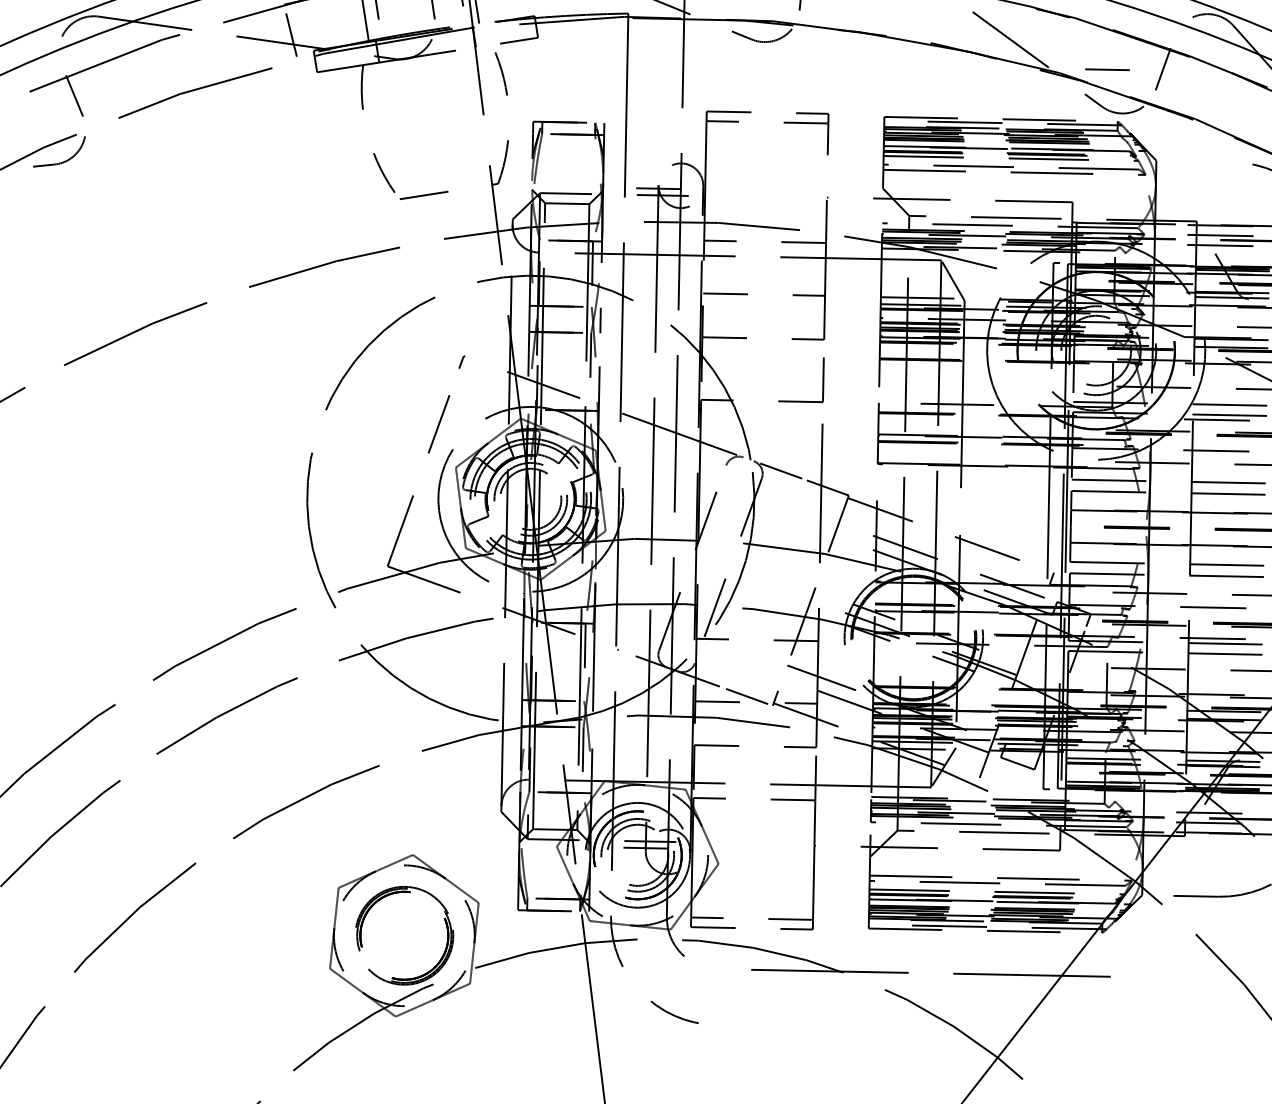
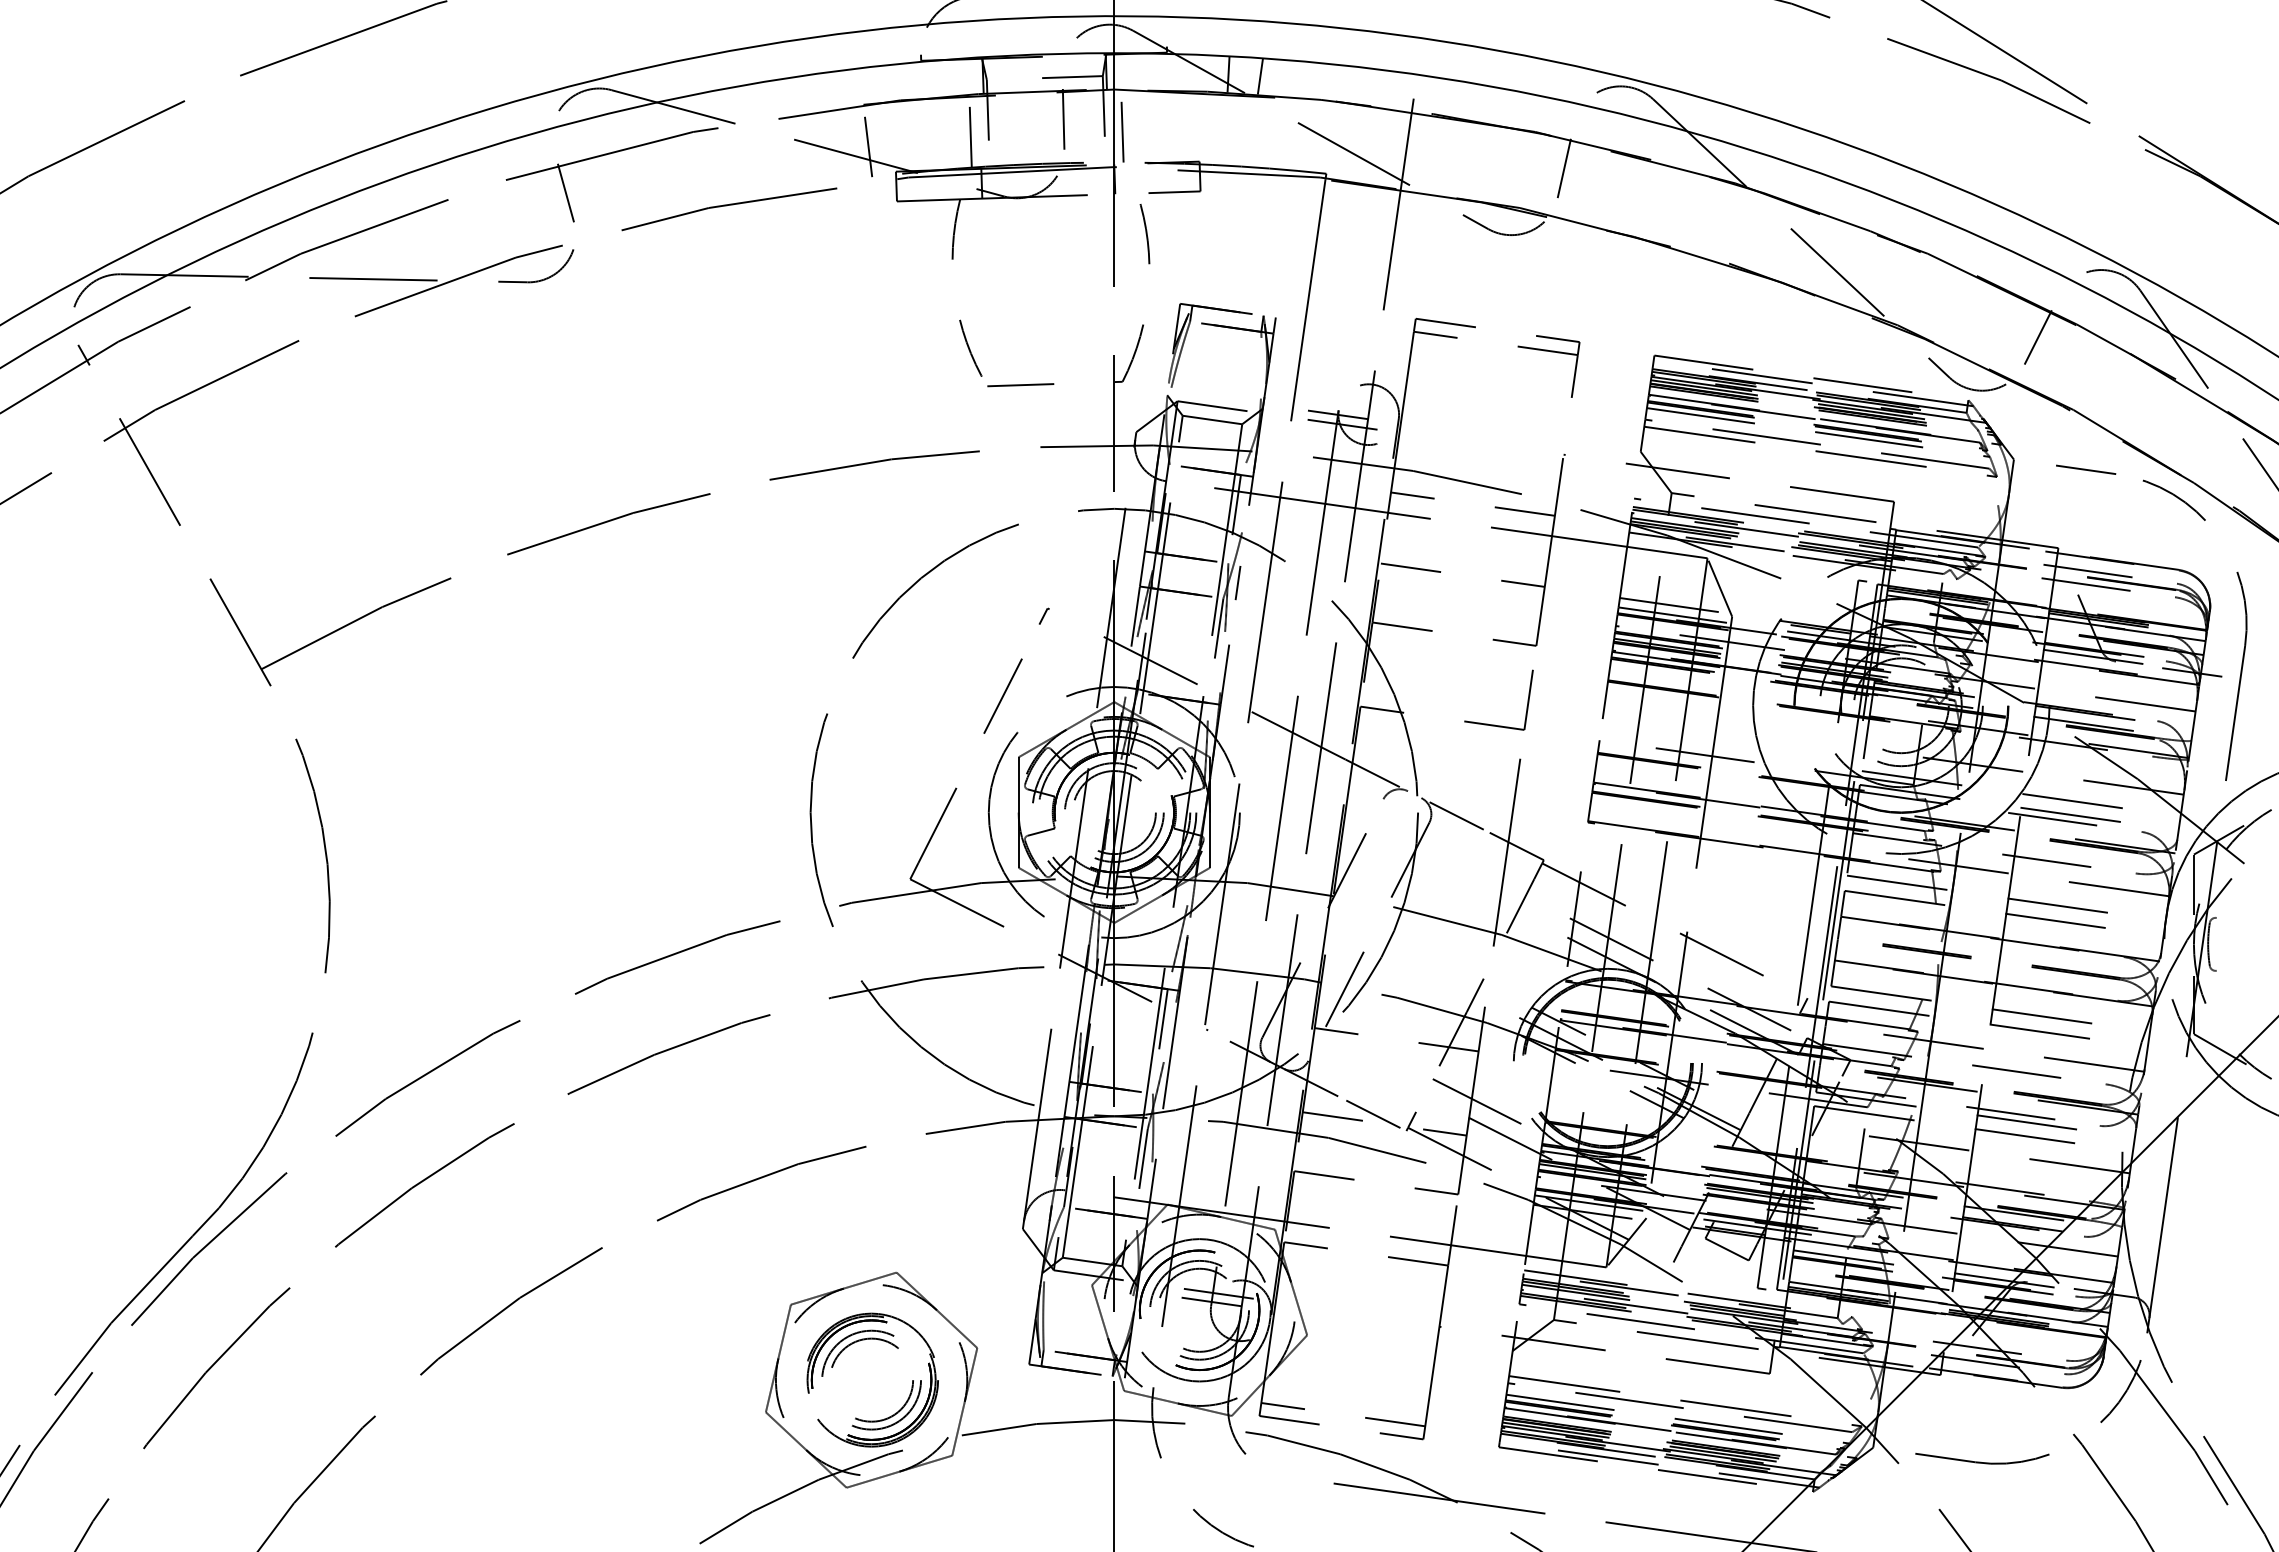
line: (1107, 69) -> (2086, 469), moved
part: (392, 908) -> (860, 1341), added

